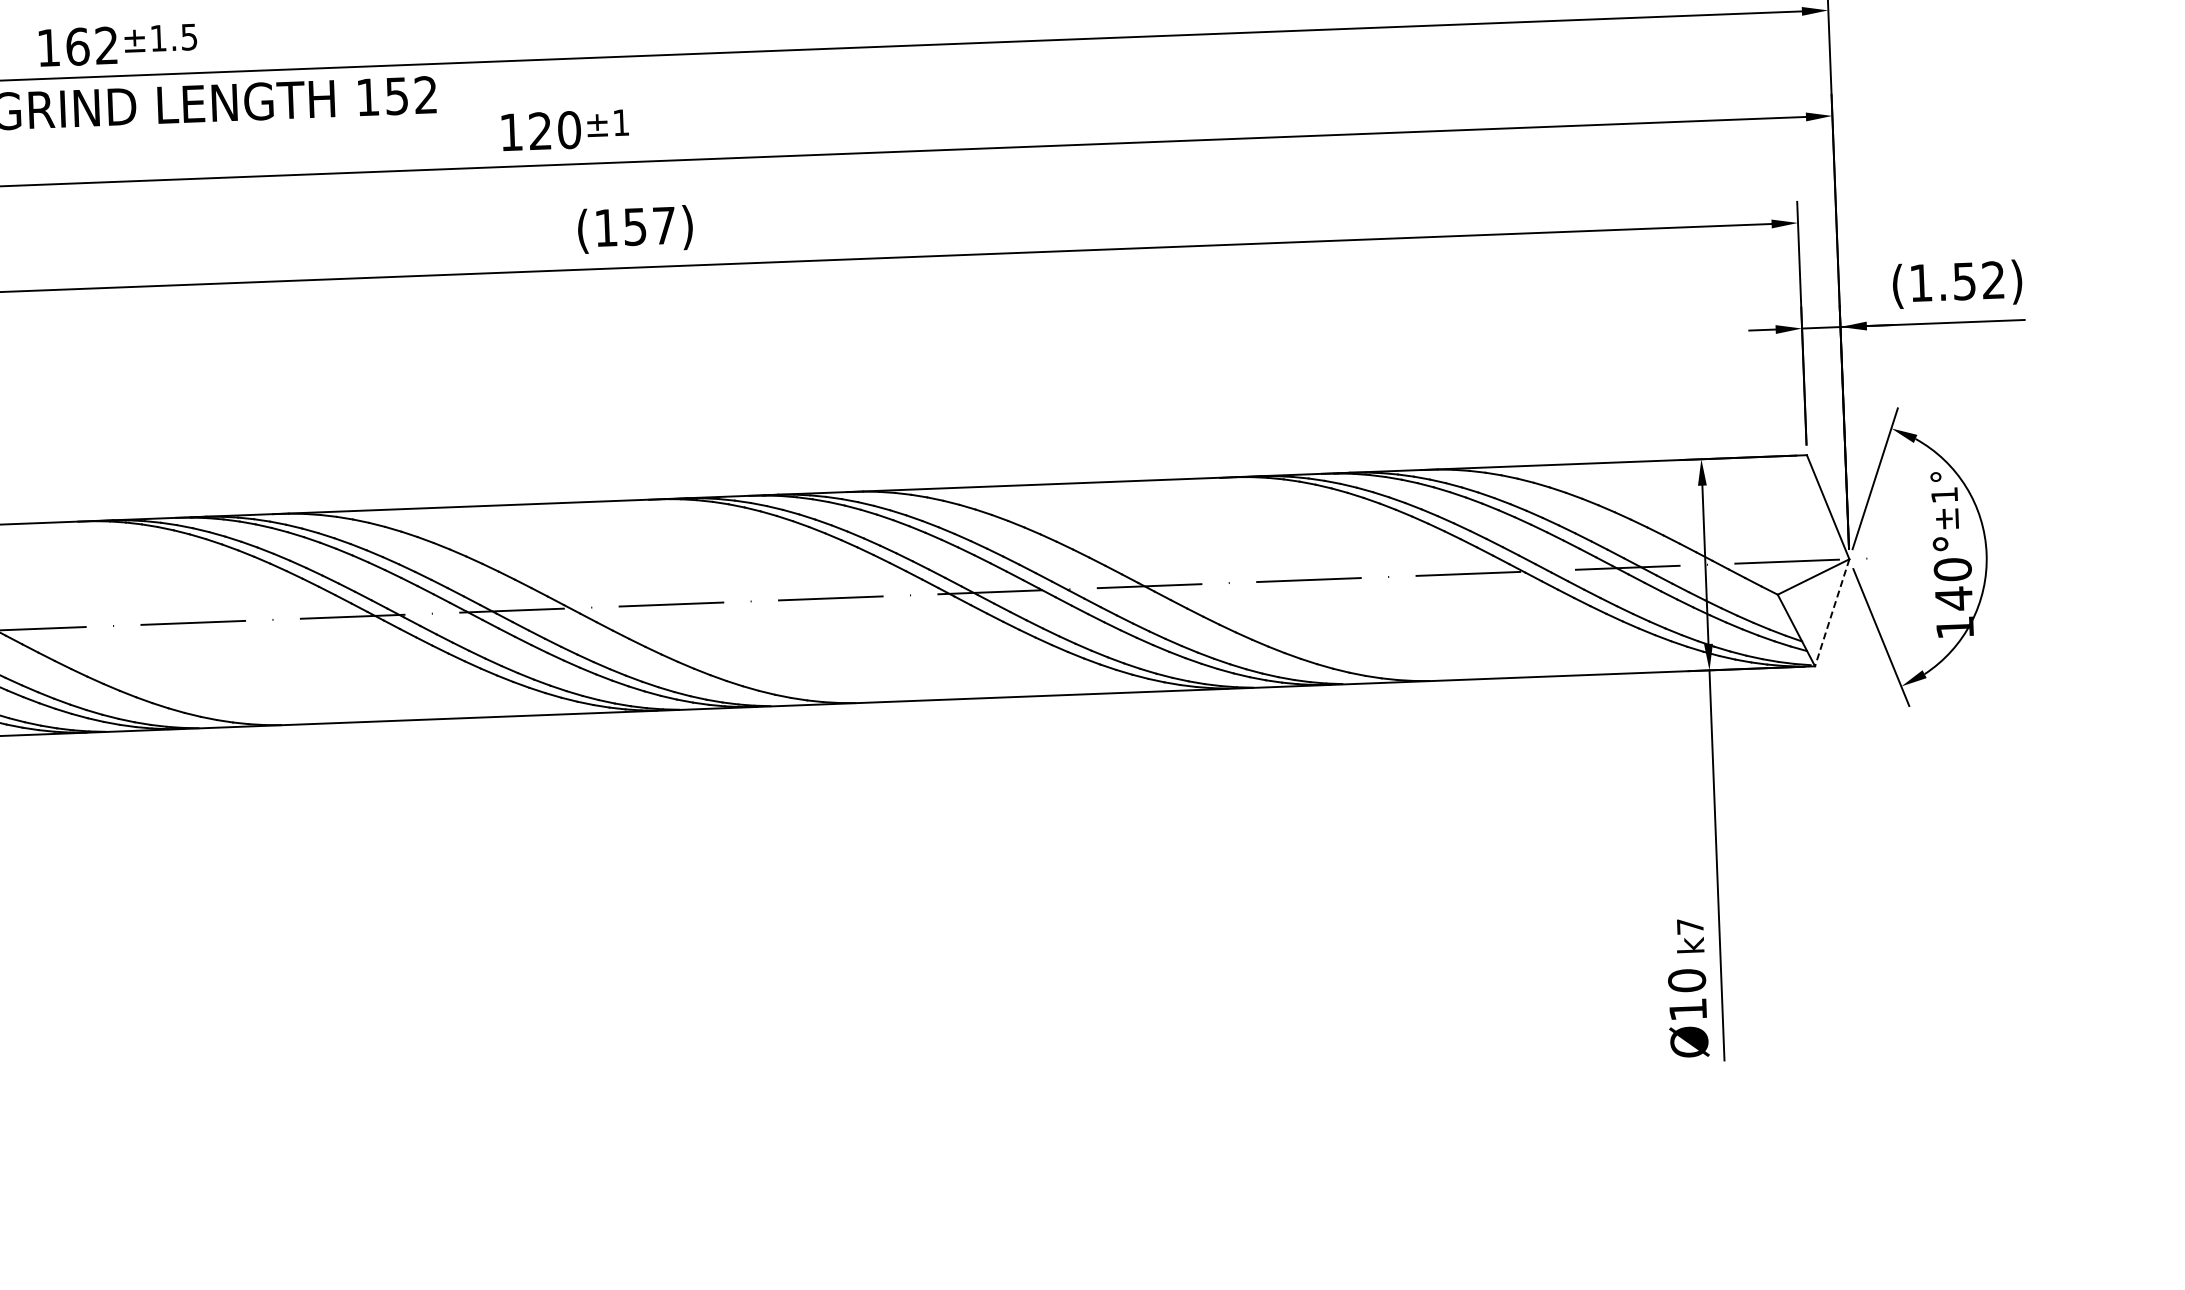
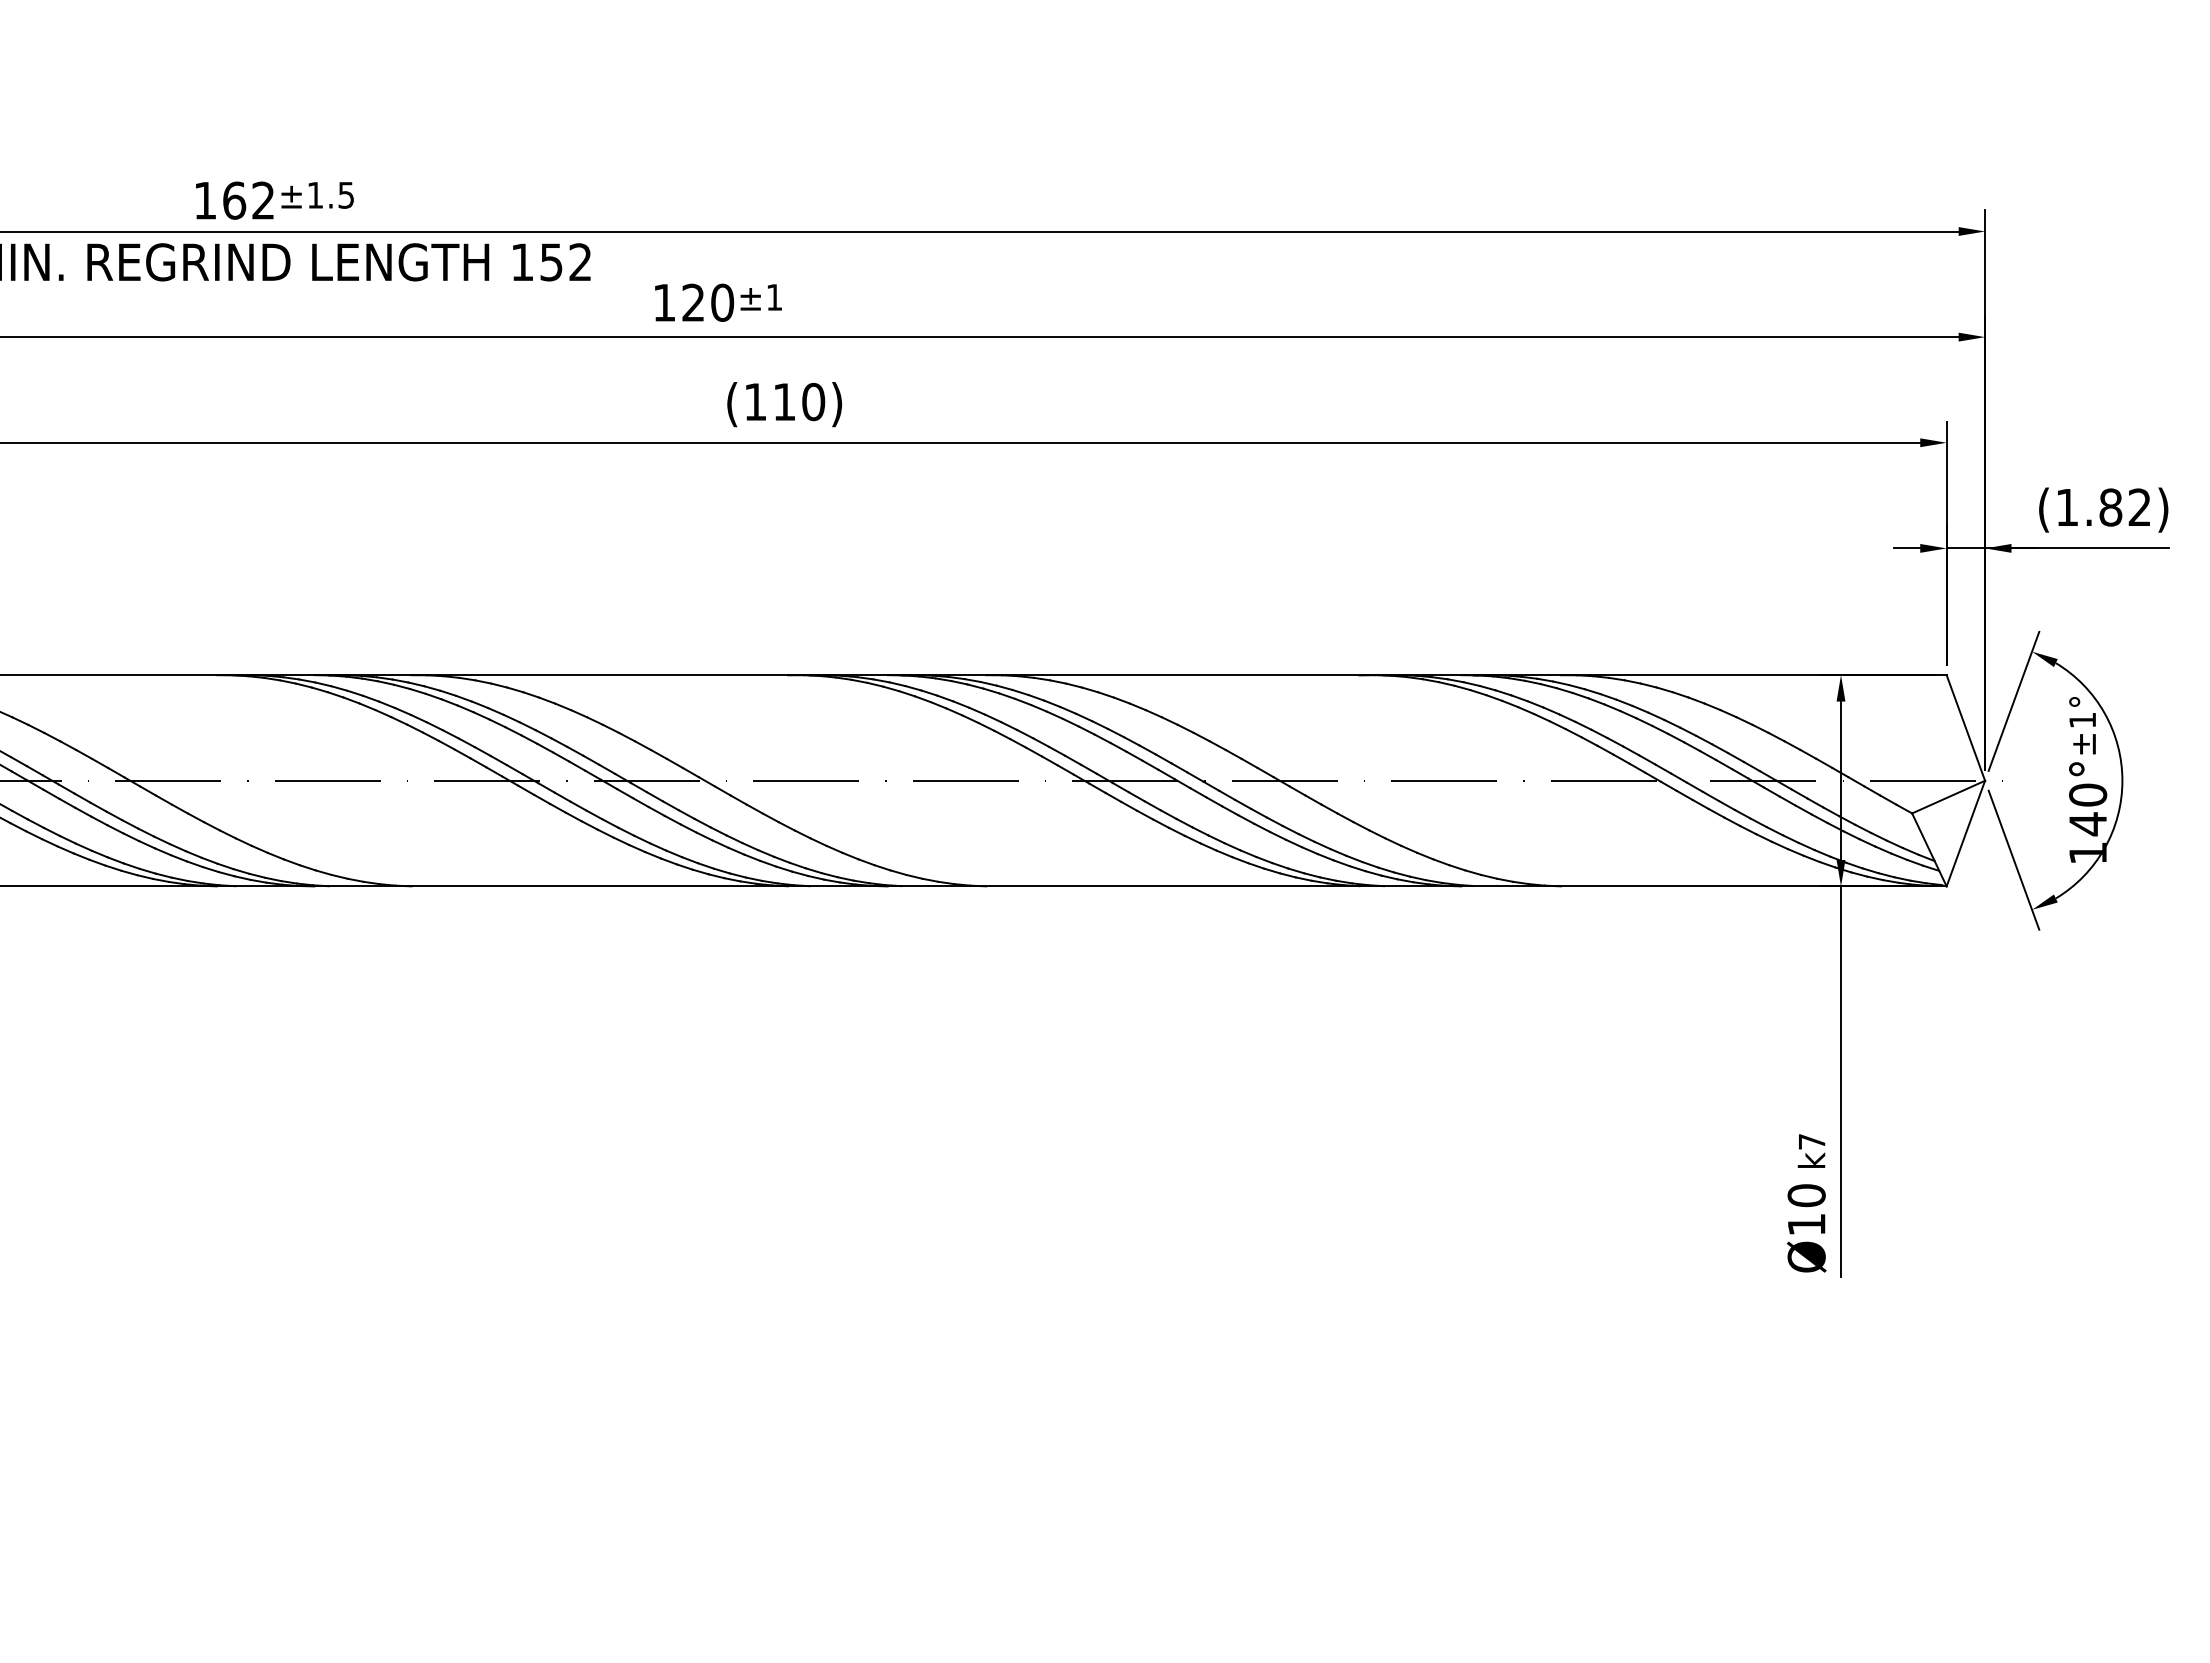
text: (650, 225) -> (799, 401), (157) -> (110)
text: (1964, 281) -> (2110, 507), (1.52) -> (1.82)
line: (1831, 613) -> (1965, 834), dashed -> solid

